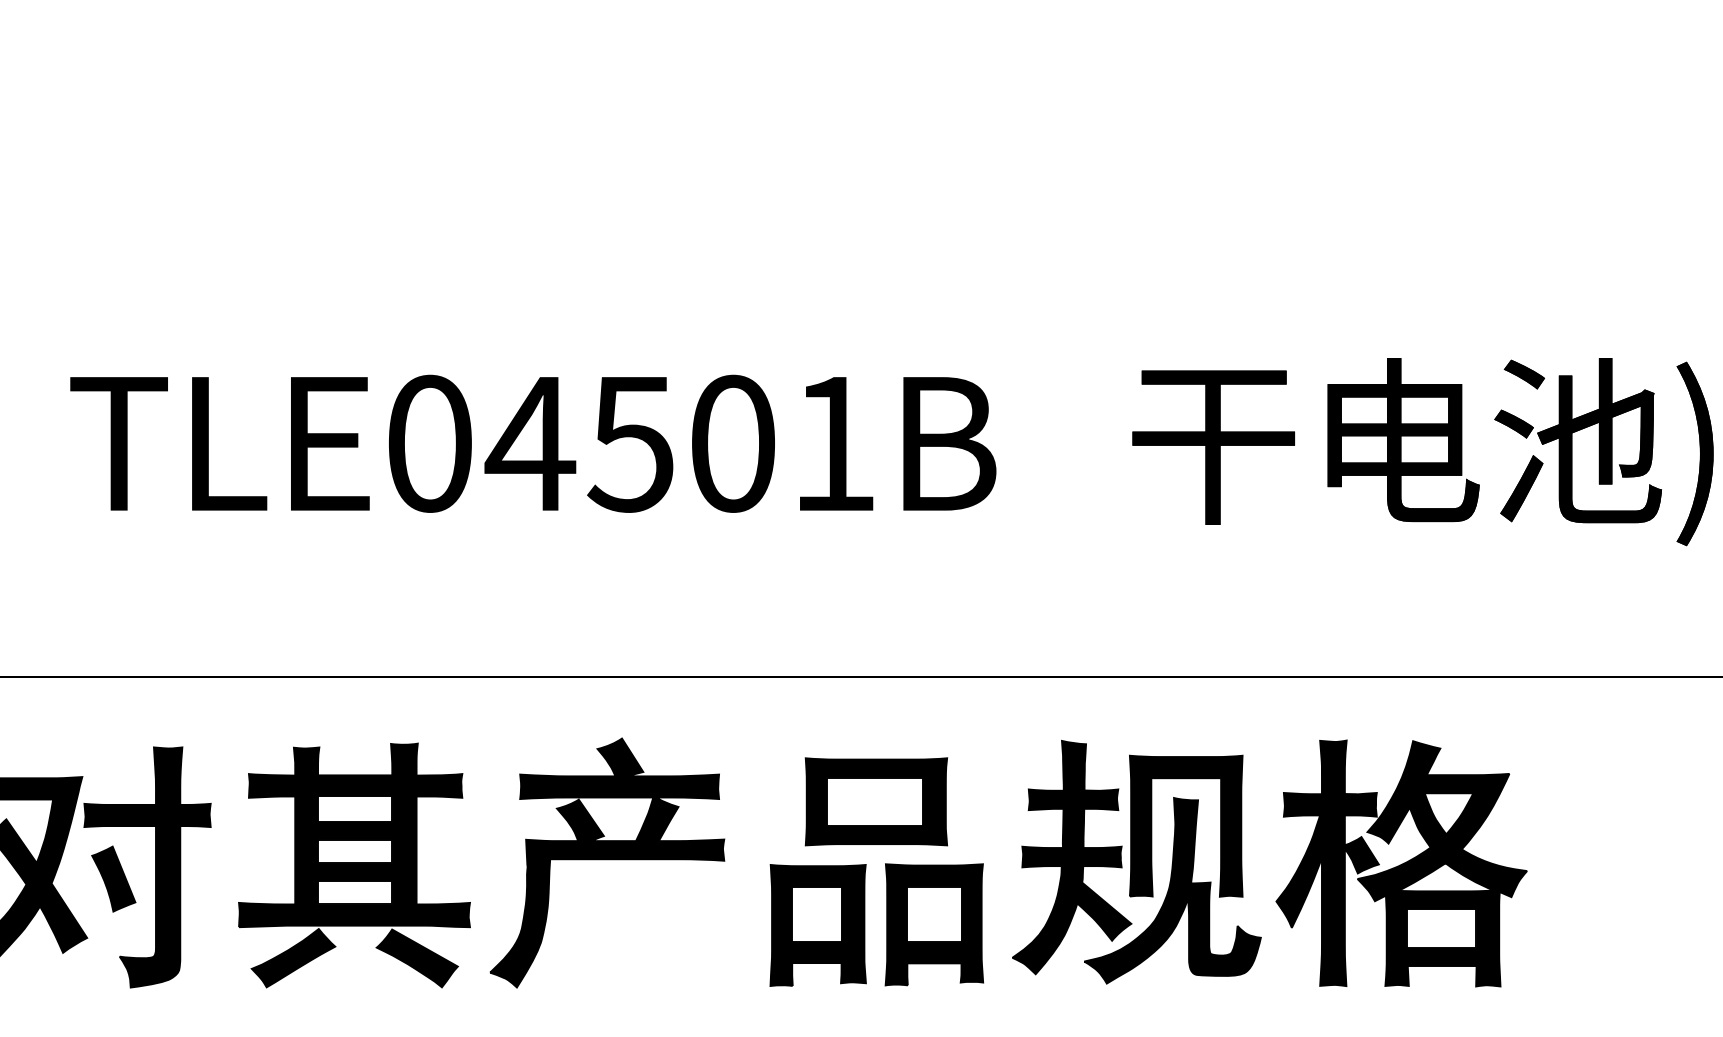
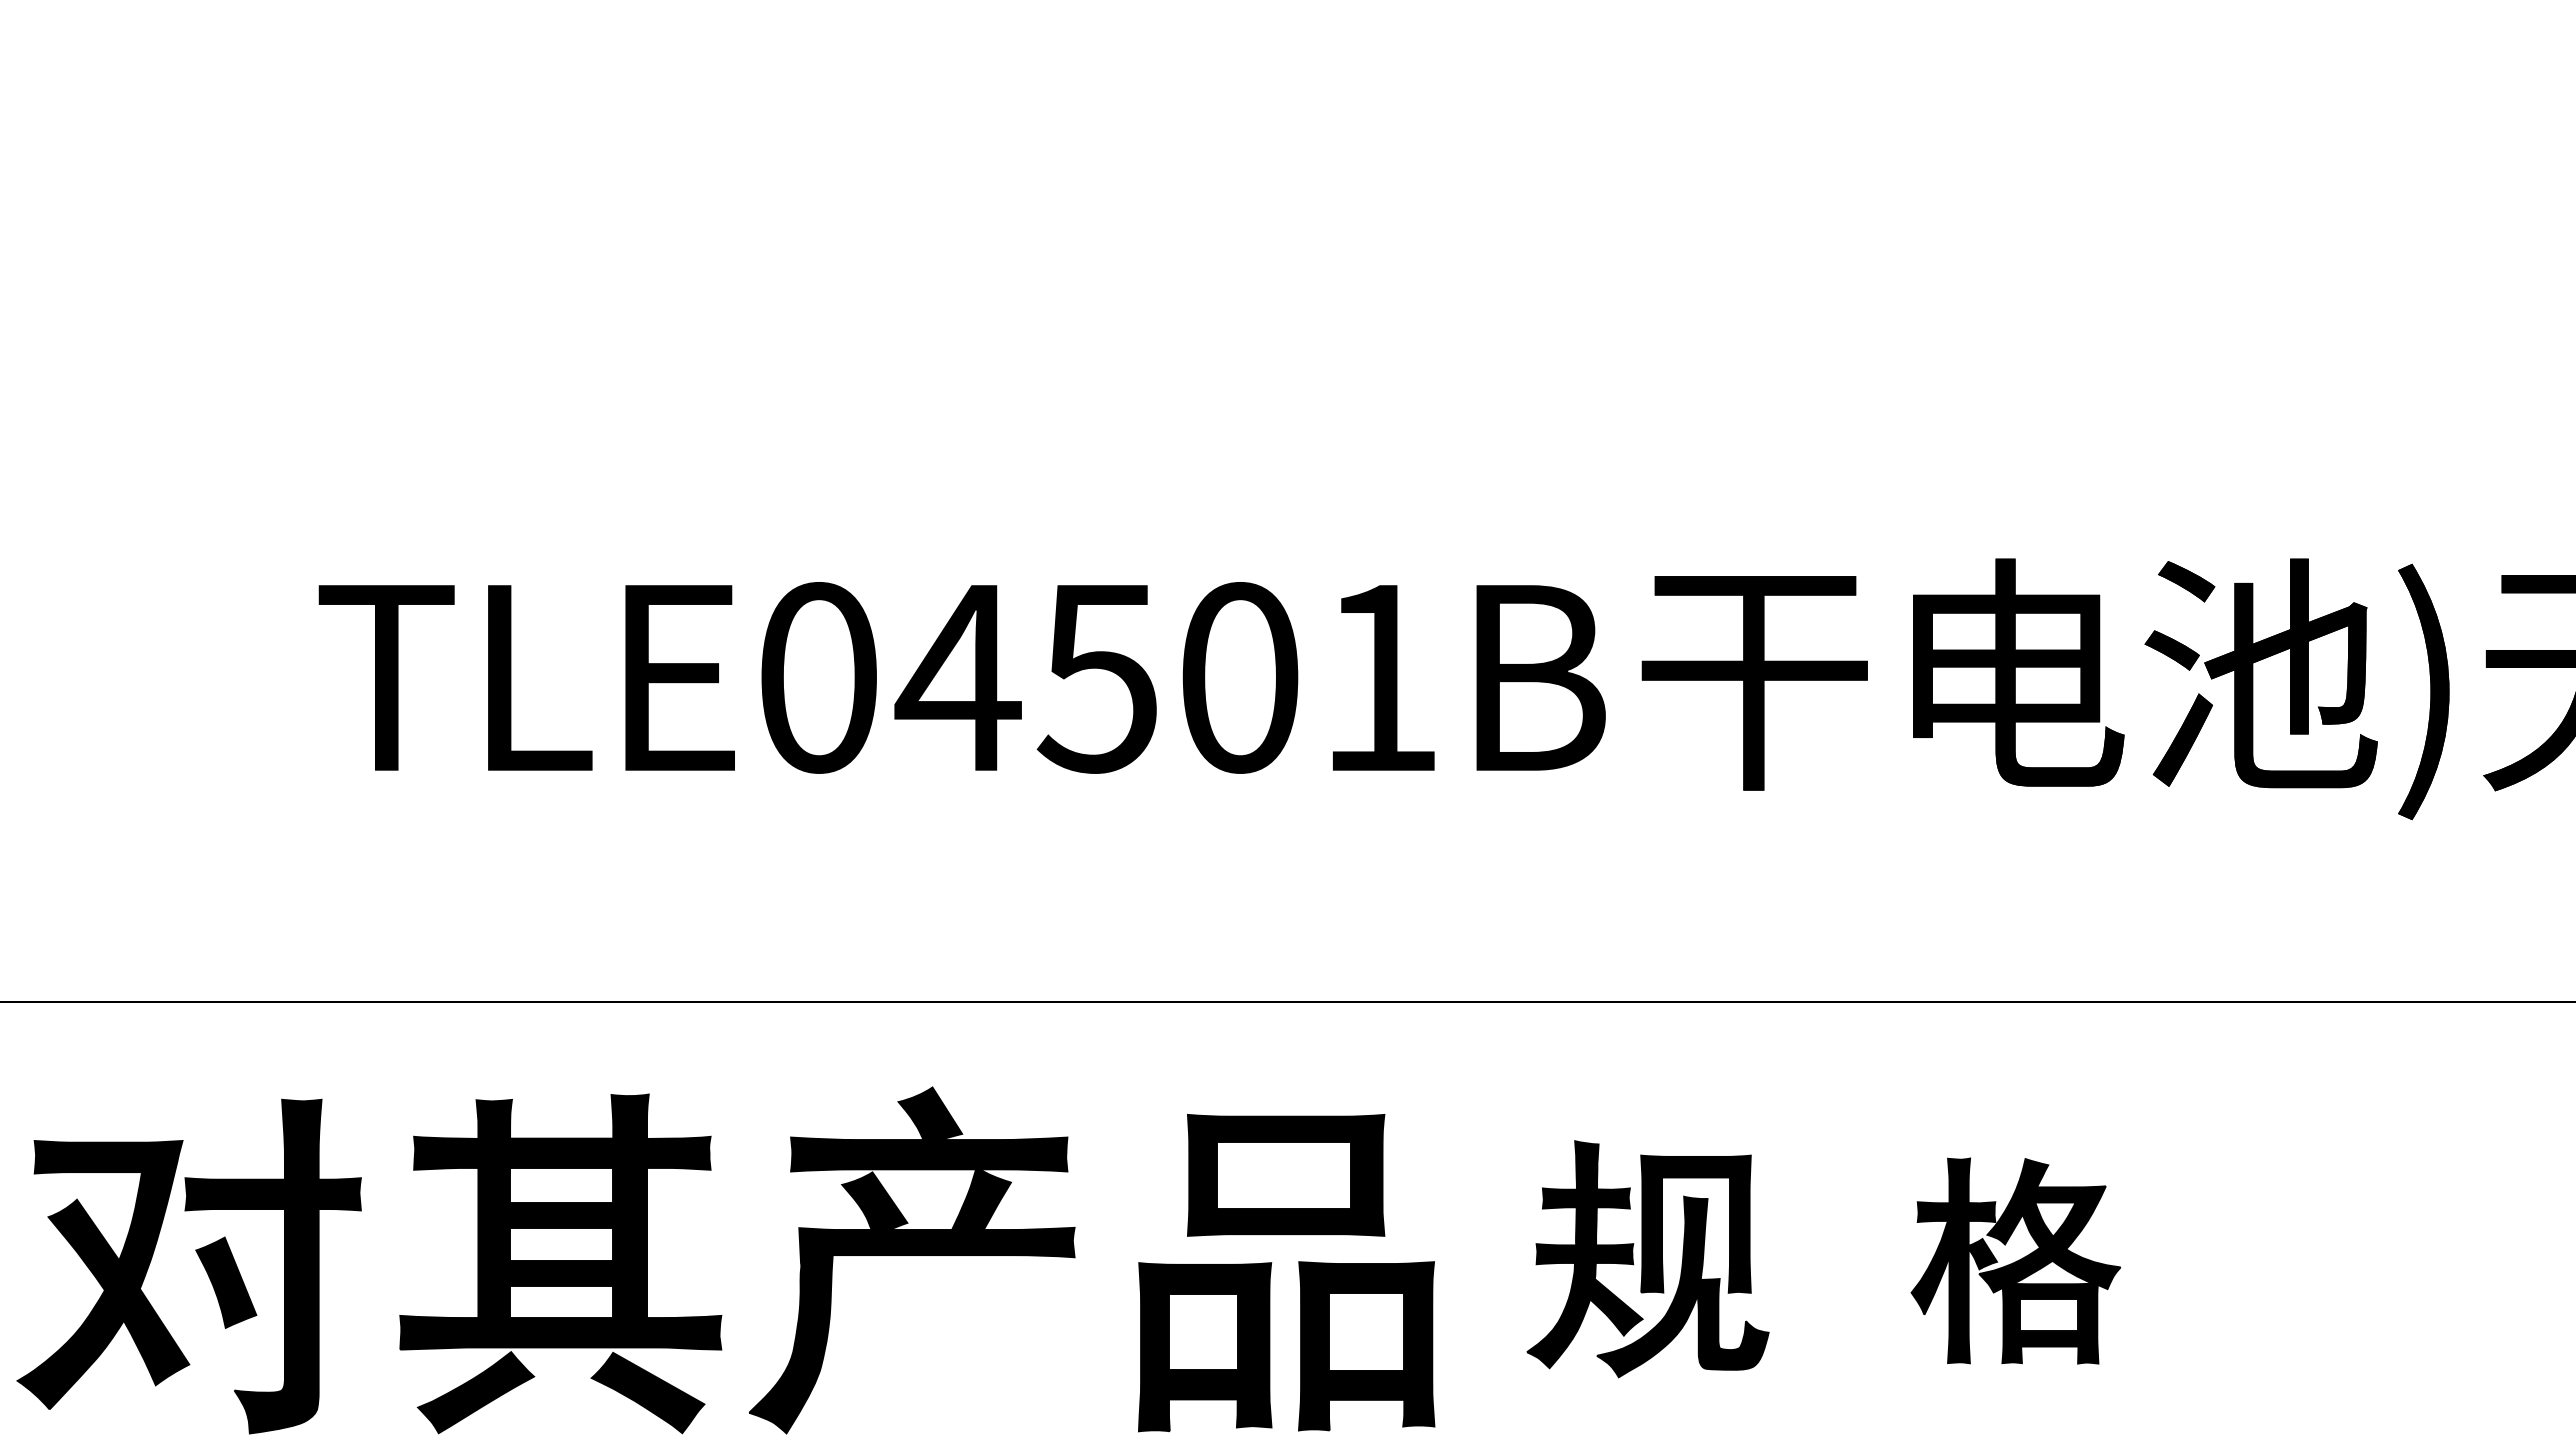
text: (532, 443) -> (961, 677), moved
part: (1136, 861) -> (1647, 1258), size x0.7
part: (1401, 863) -> (2015, 1260), size x0.6

